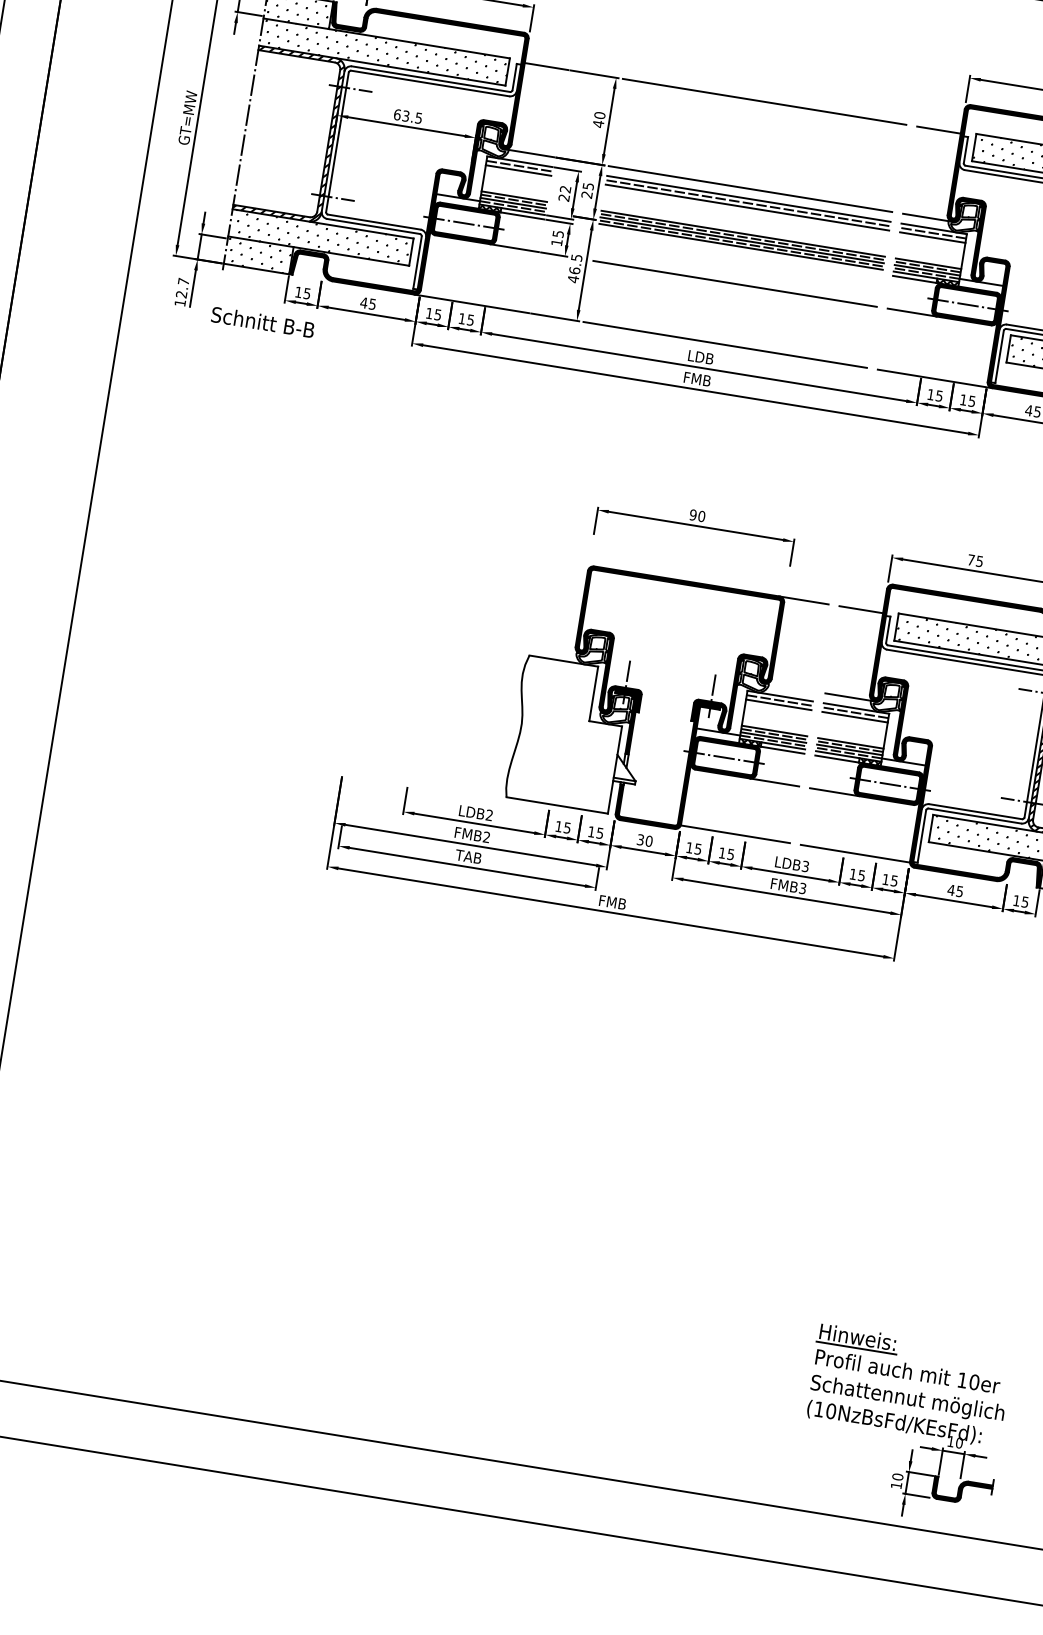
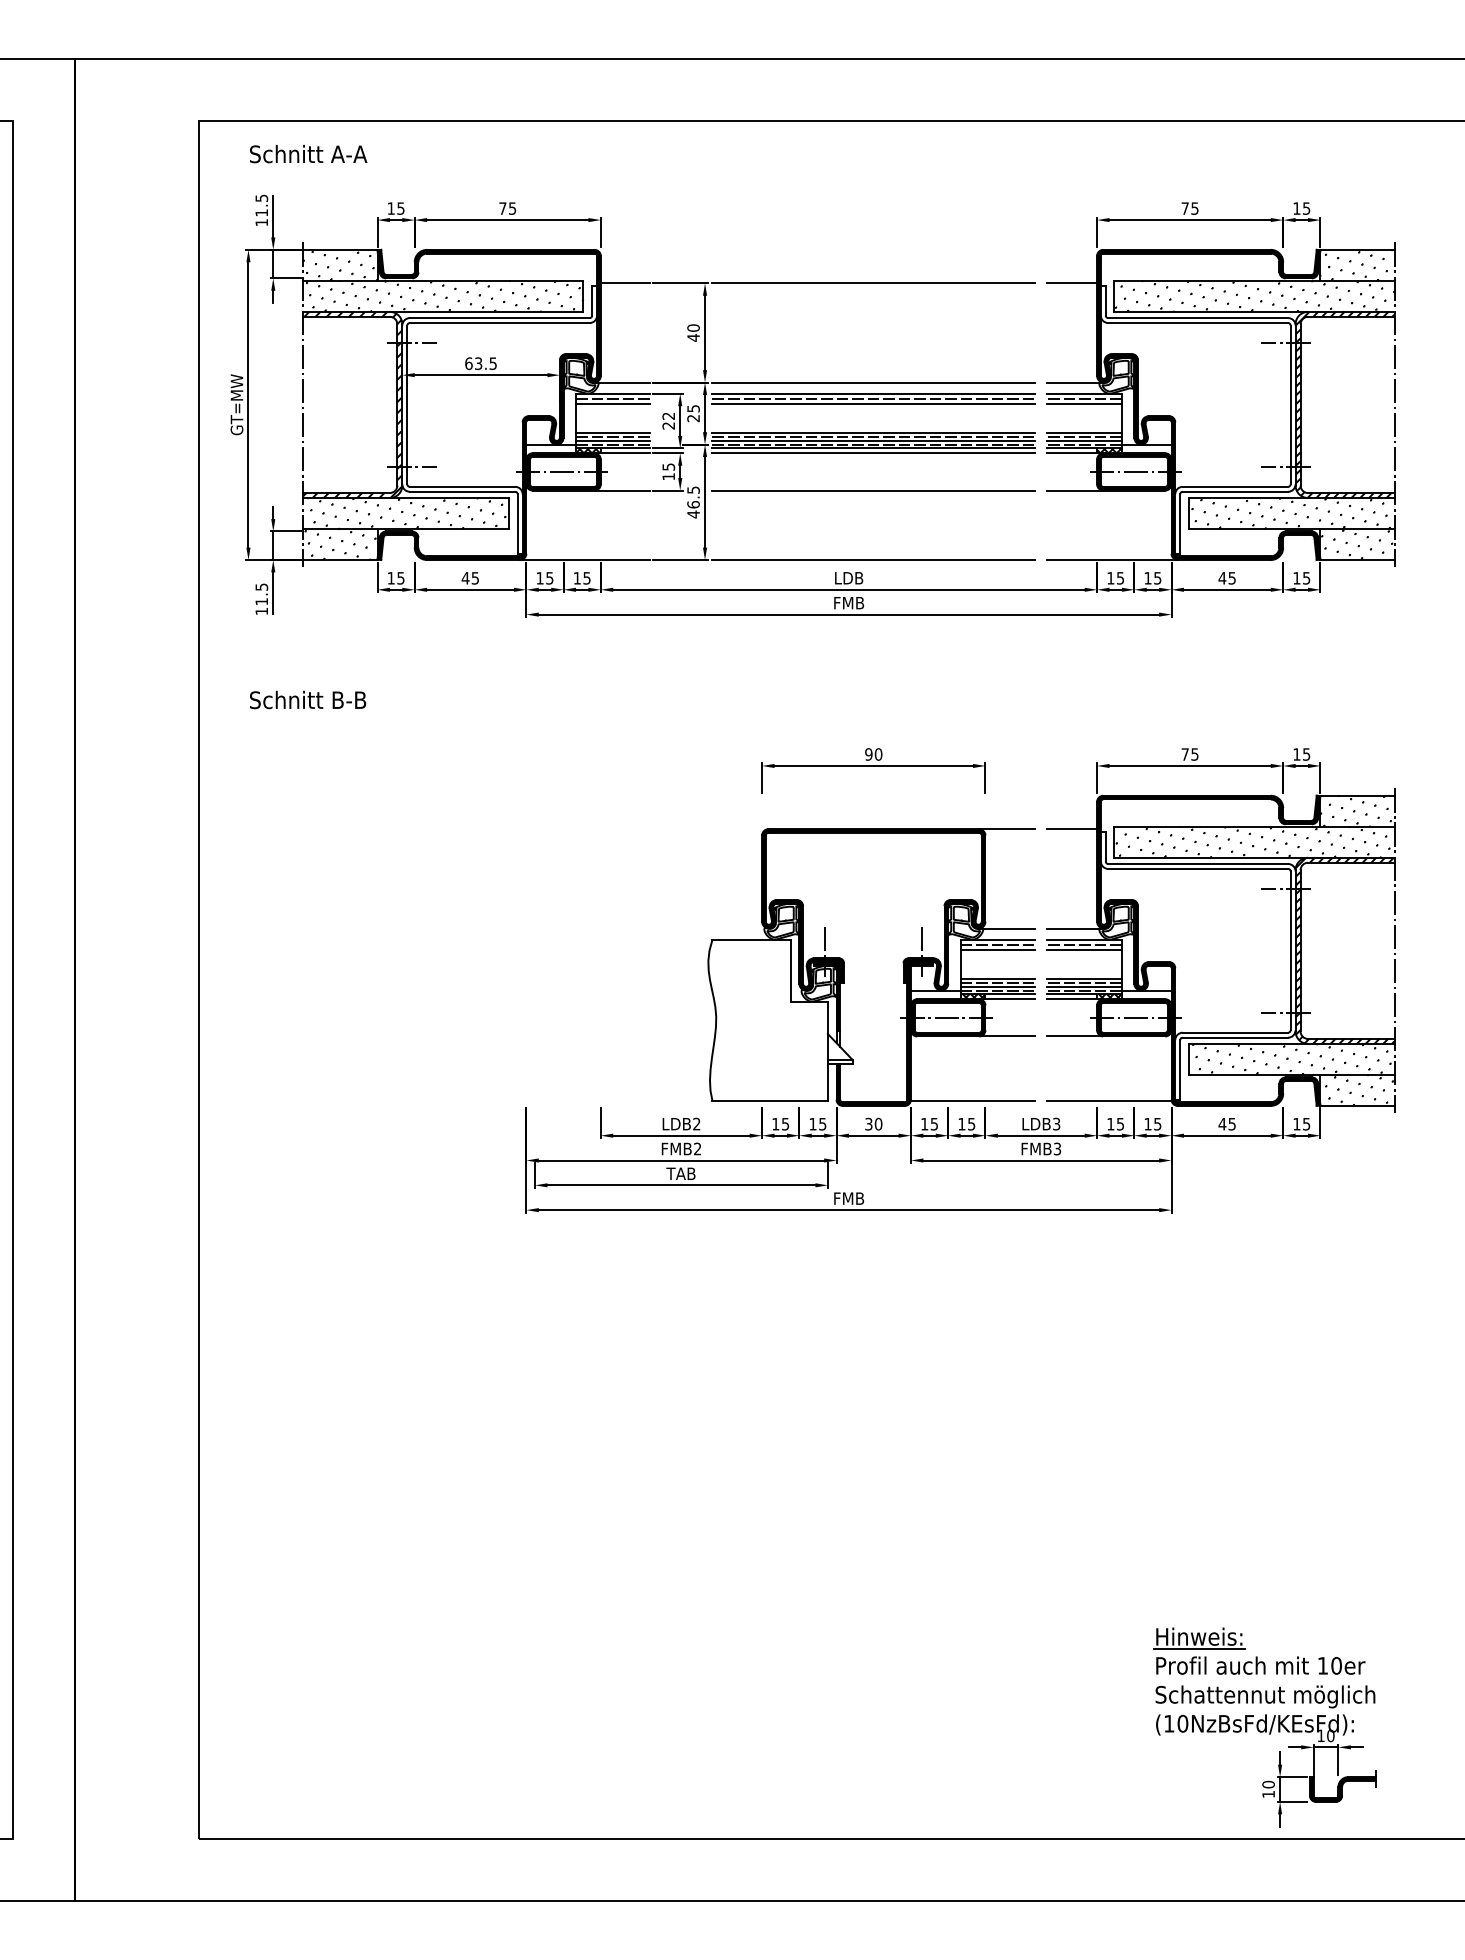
line: (740, 251) -> (873, 453), added
text: (182, 288) -> (261, 594), 12.7 -> 11.5
text: (263, 321) -> (308, 699), moved
line: (789, 687) -> (1006, 928), added

